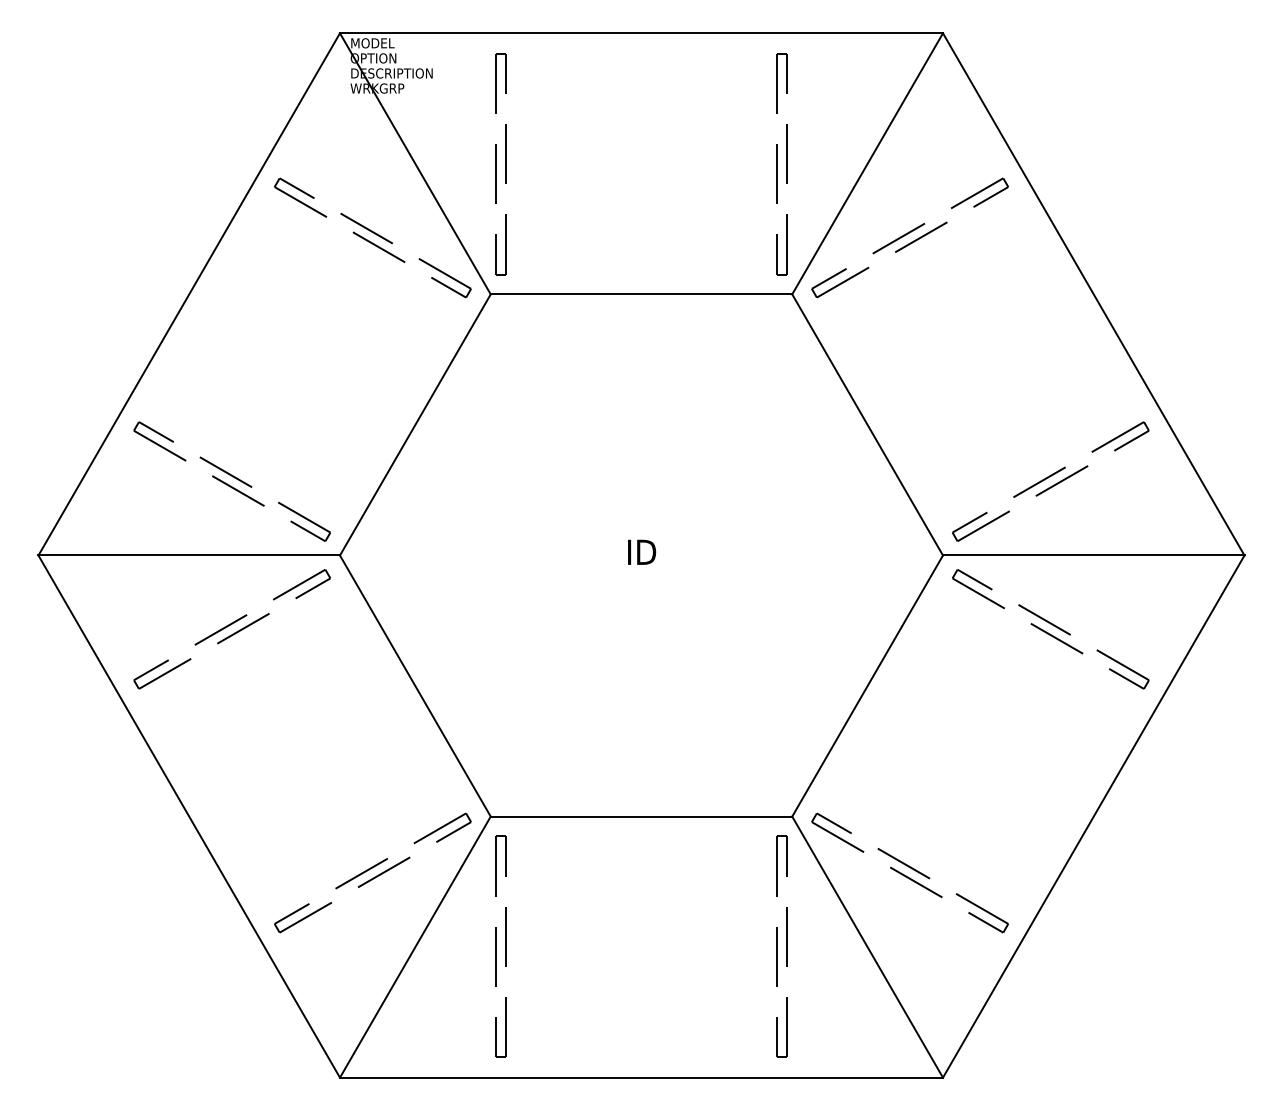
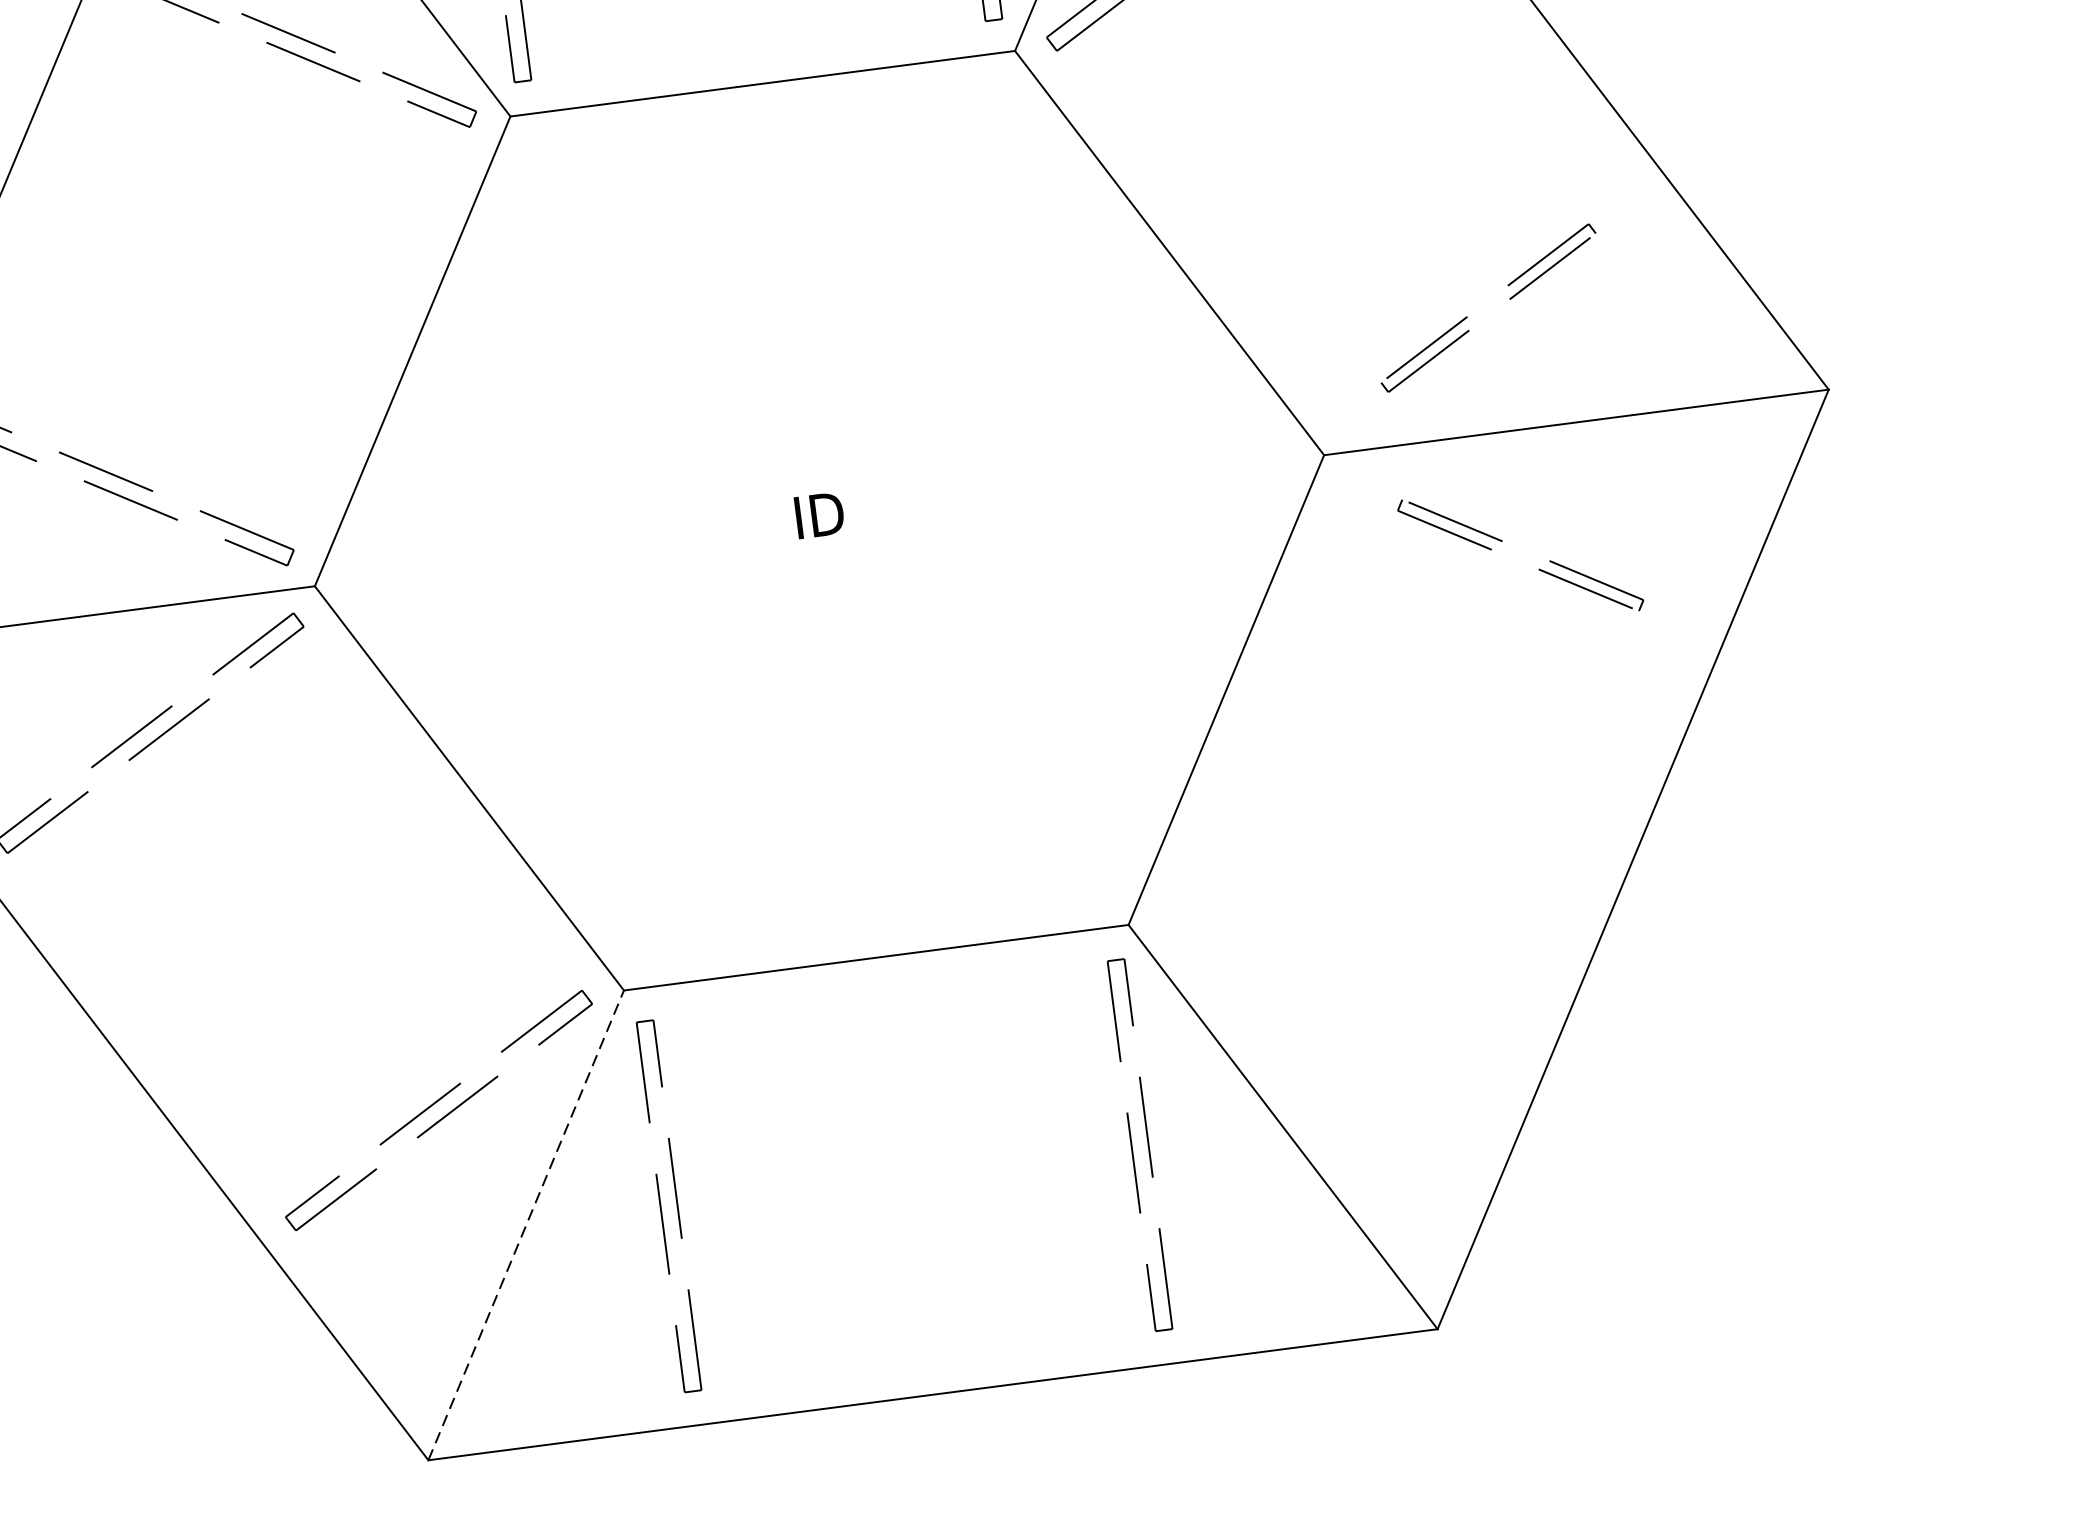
part: (1050, 481) -> (1487, 307), size x0.7
part: (1050, 629) -> (1520, 555), size x0.7
part: (909, 872) -> (1336, 993), removed
line: (415, 947) -> (526, 1225), solid -> dashed

